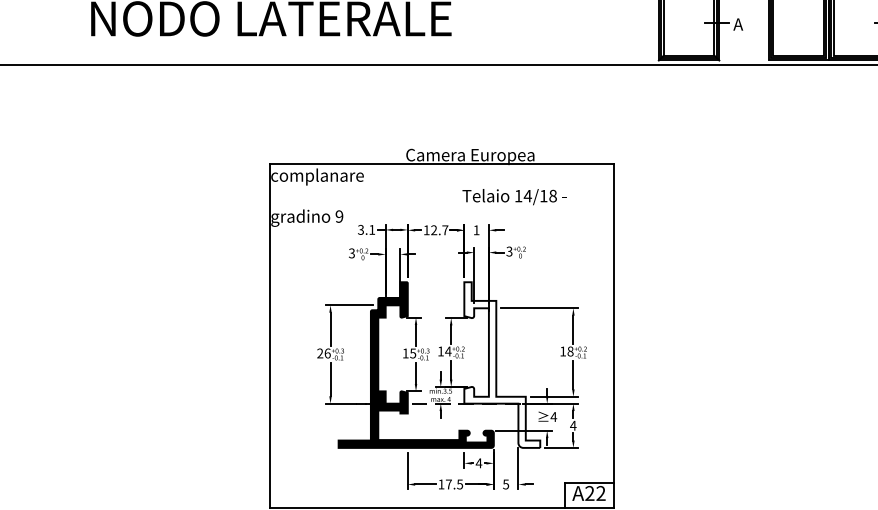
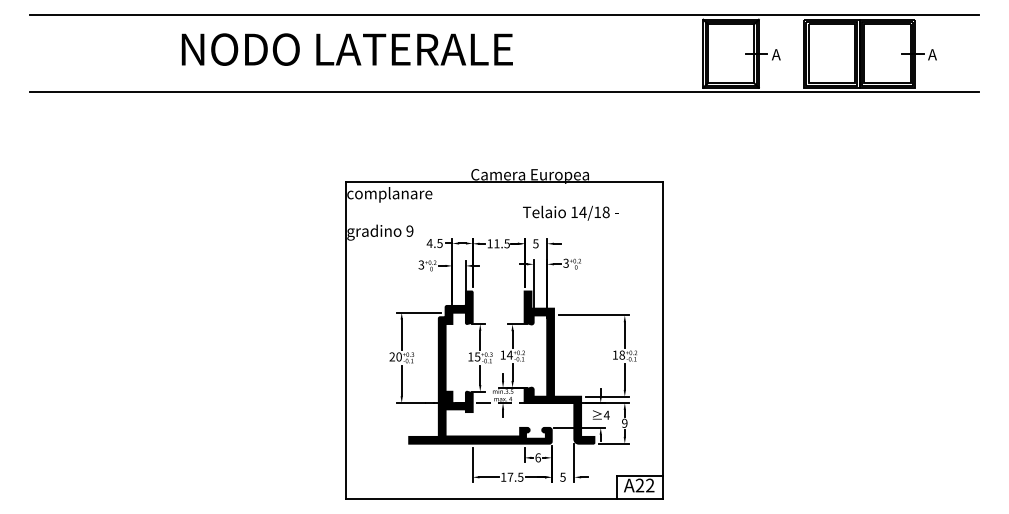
text: (366, 229) -> (434, 243), 3.1 -> 4.5
text: (439, 229) -> (501, 243), 12.7 -> 11.5
text: (476, 229) -> (535, 243), 1 -> 5
text: (327, 352) -> (398, 356), 26 -> 20
fill: (502, 364) -> (559, 367), added
text: (573, 424) -> (624, 422), 4 -> 9
text: (479, 462) -> (538, 457), 4 -> 6

